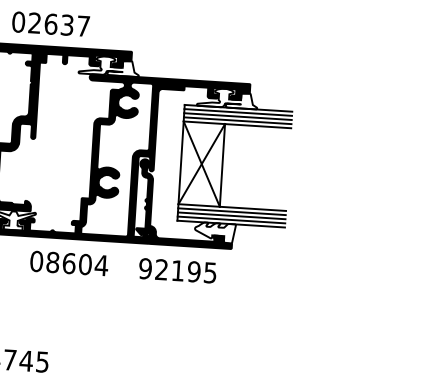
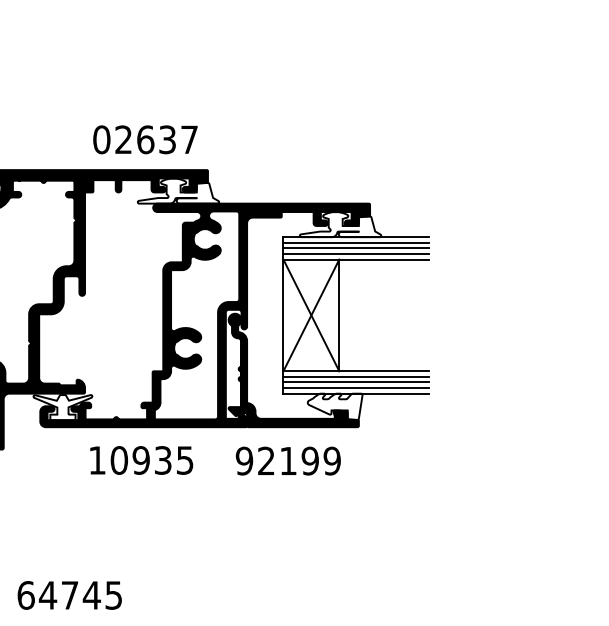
text: (50, 23) -> (145, 139), moved
text: (69, 263) -> (141, 460), 08604 -> 10935
text: (209, 272) -> (331, 460), 92195 -> 92199

